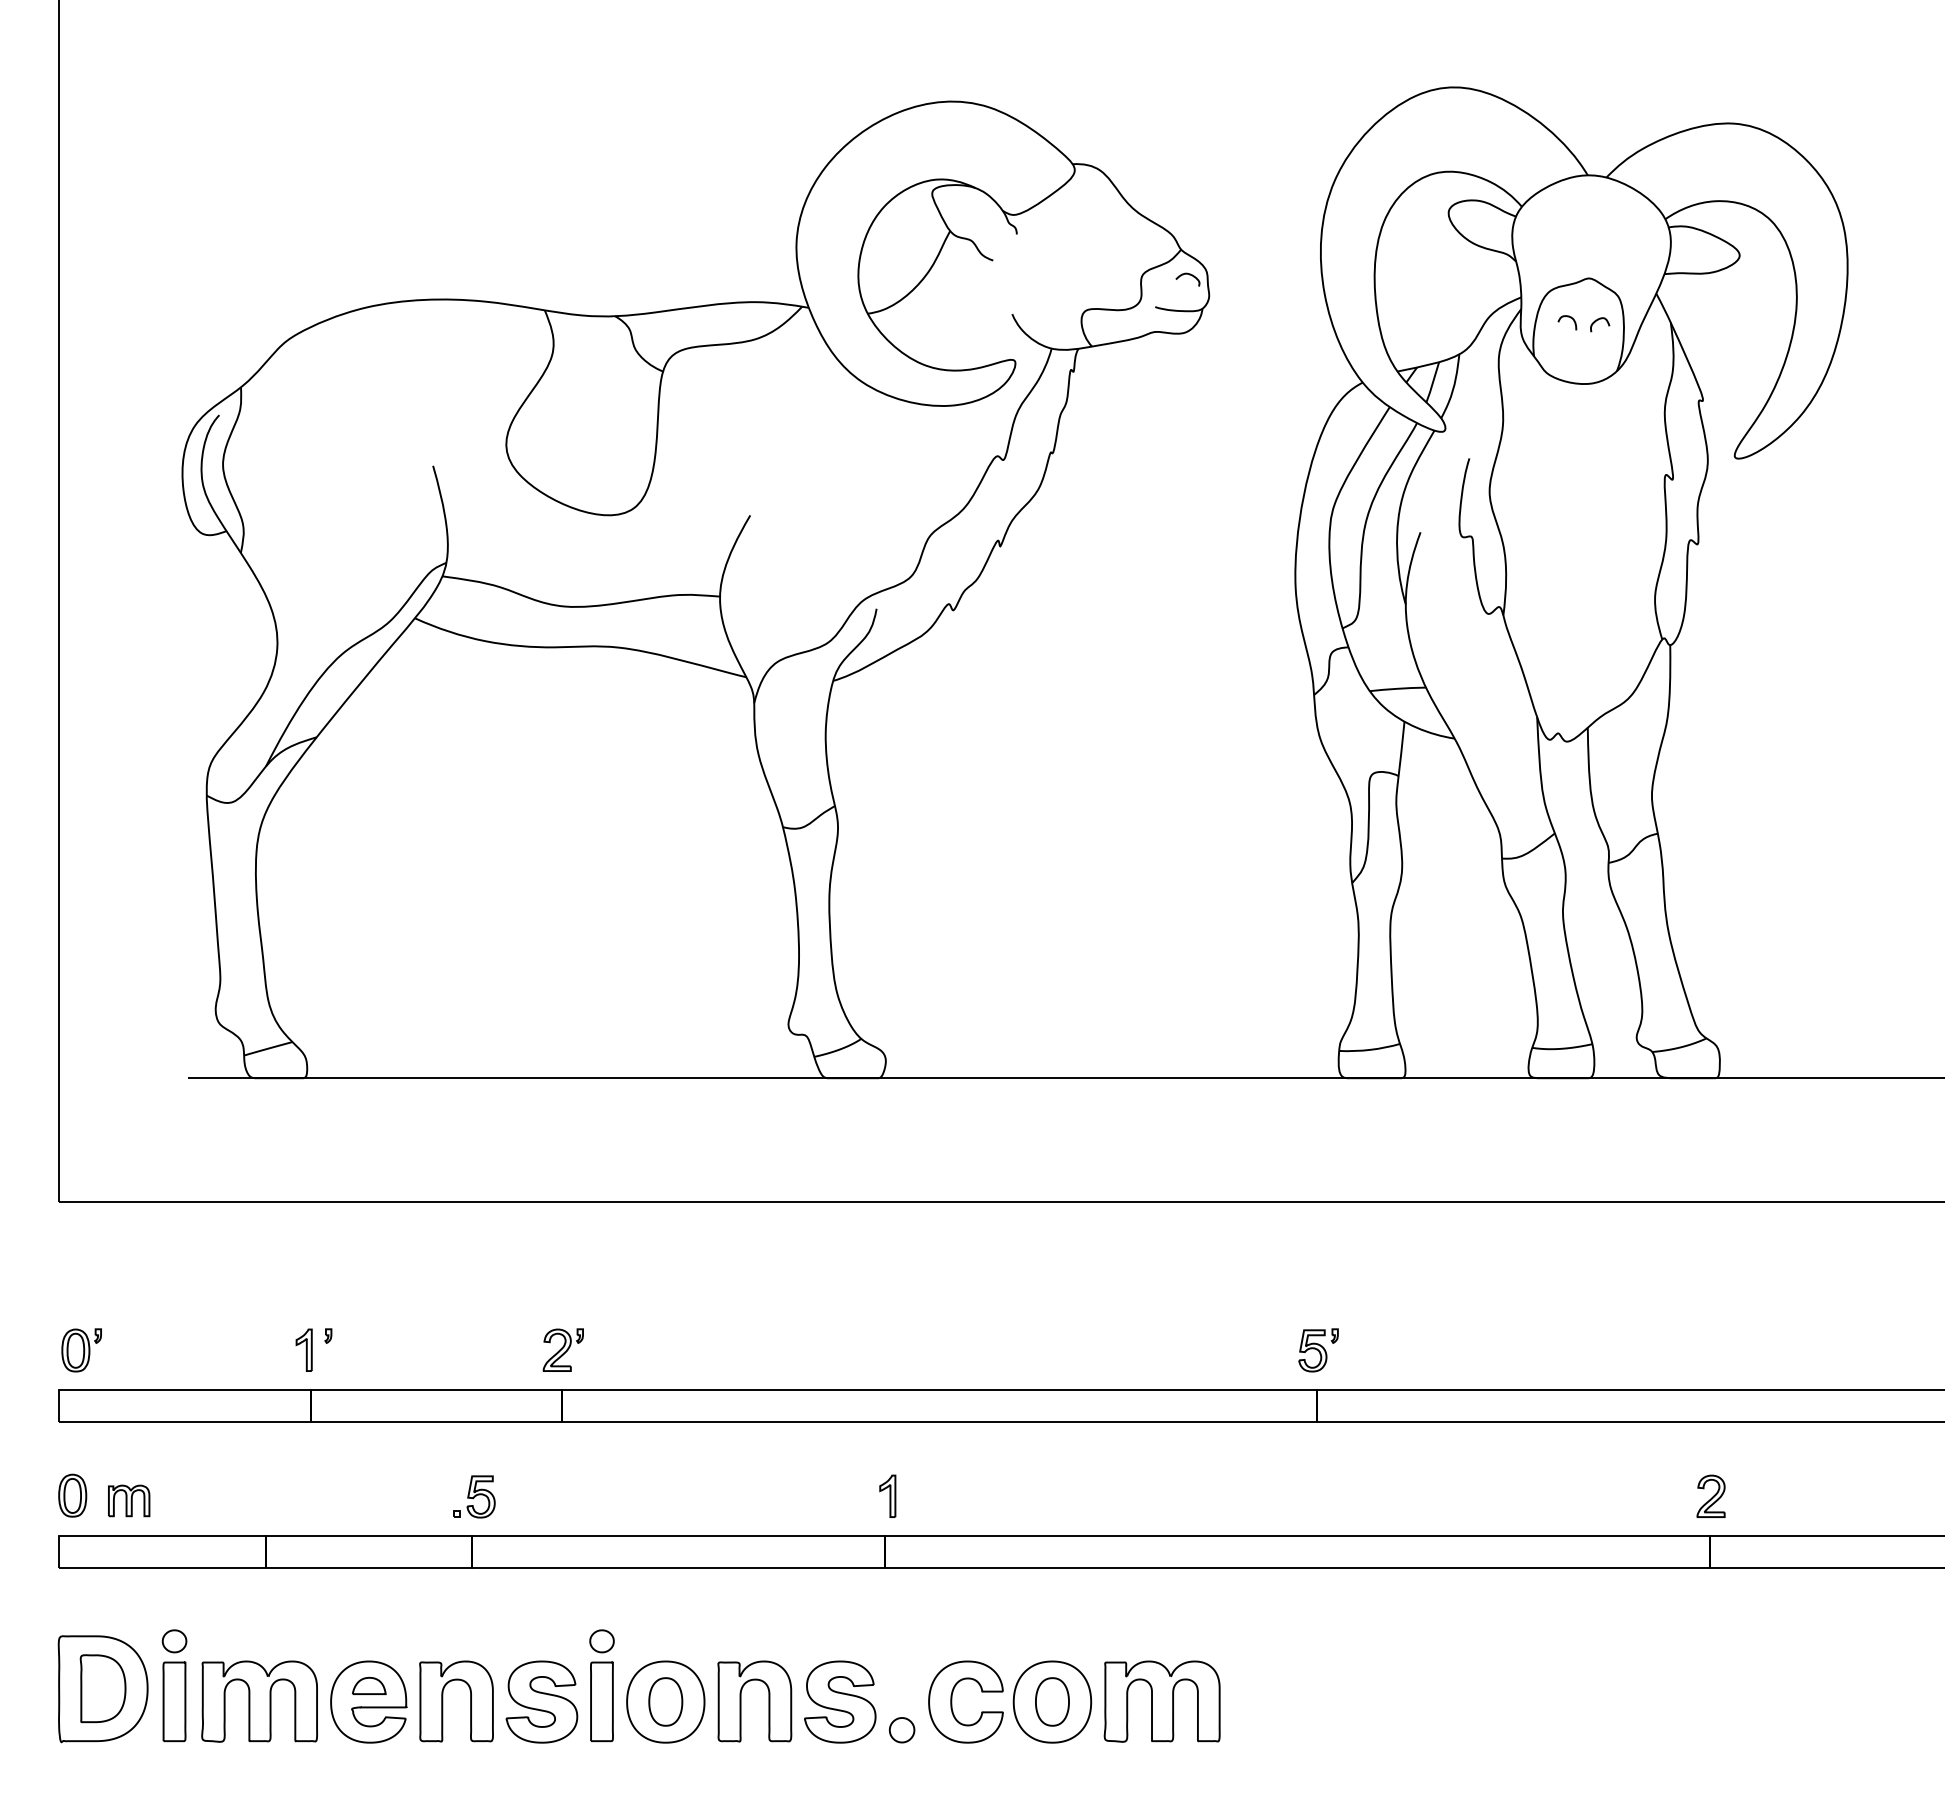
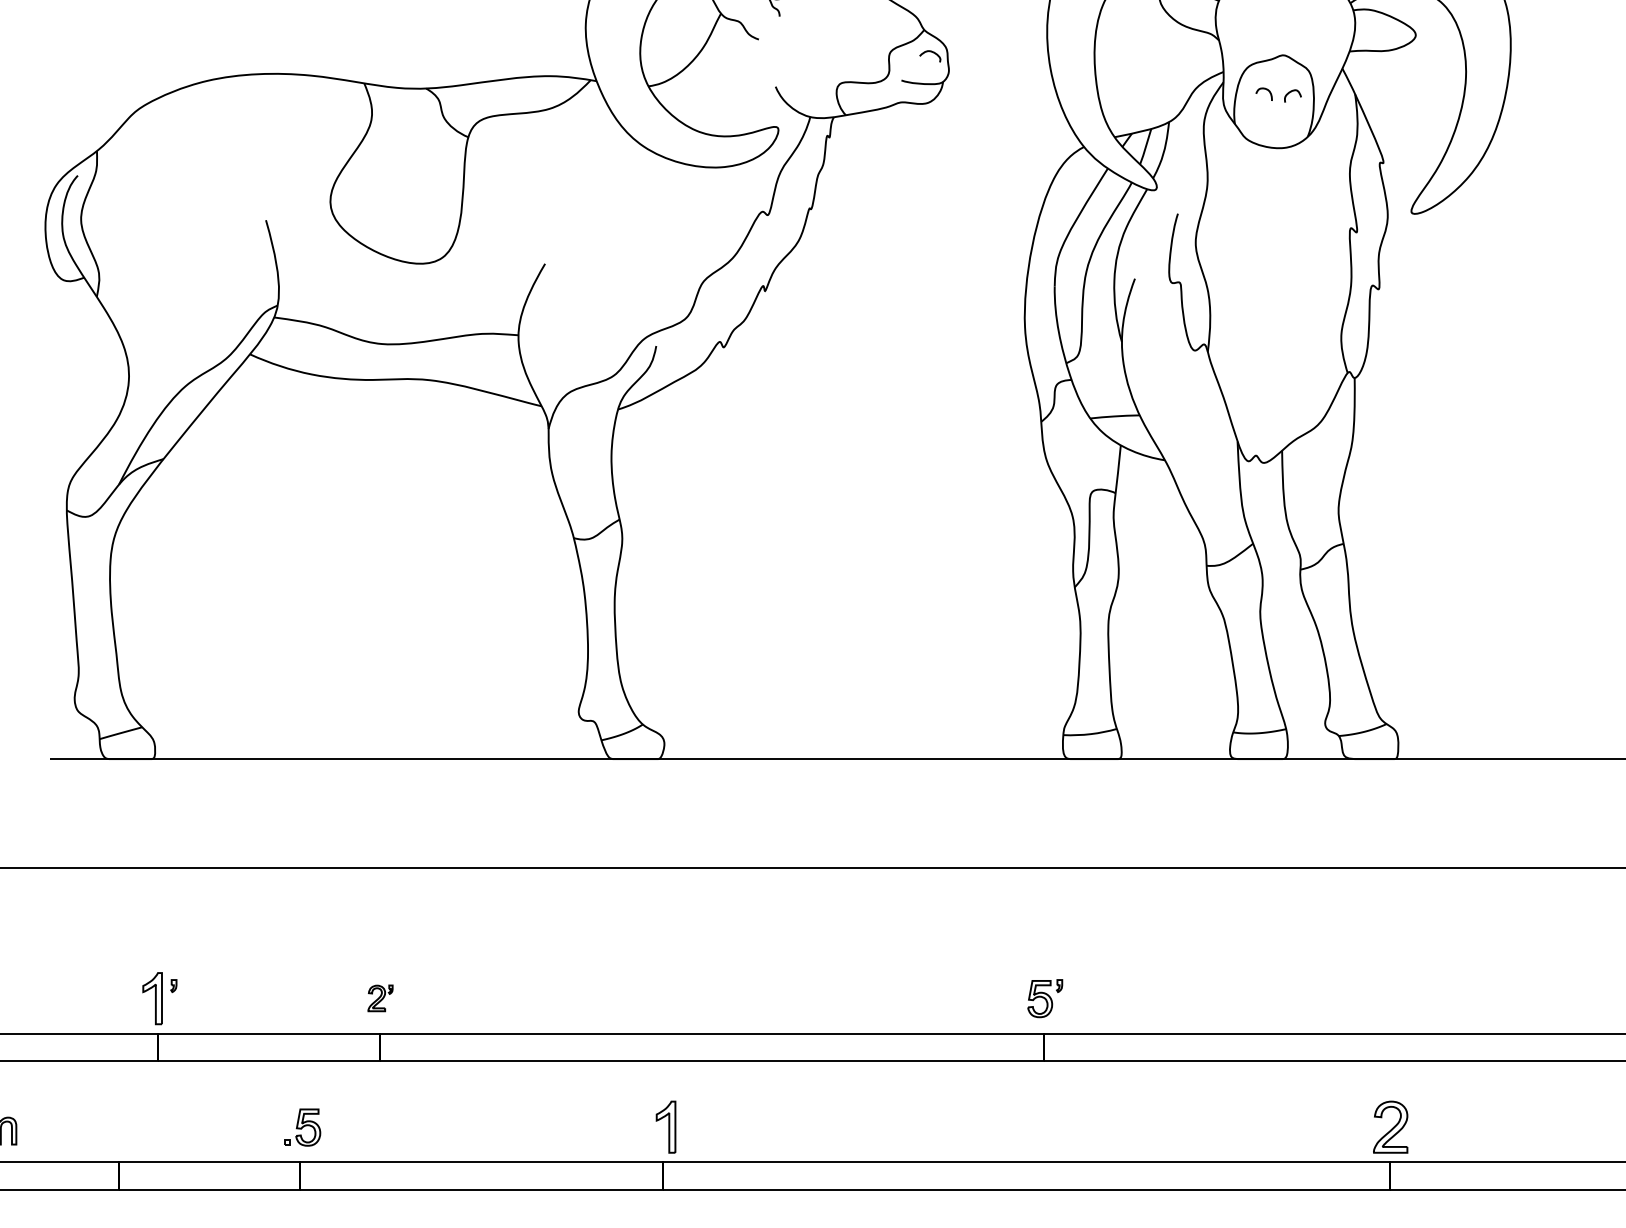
part: (303, 1349) -> (151, 997), size x1.4
part: (562, 1349) -> (379, 997), size x0.7
part: (887, 1495) -> (665, 1126), size x1.4
part: (1710, 1495) -> (1390, 1126), size x1.4

